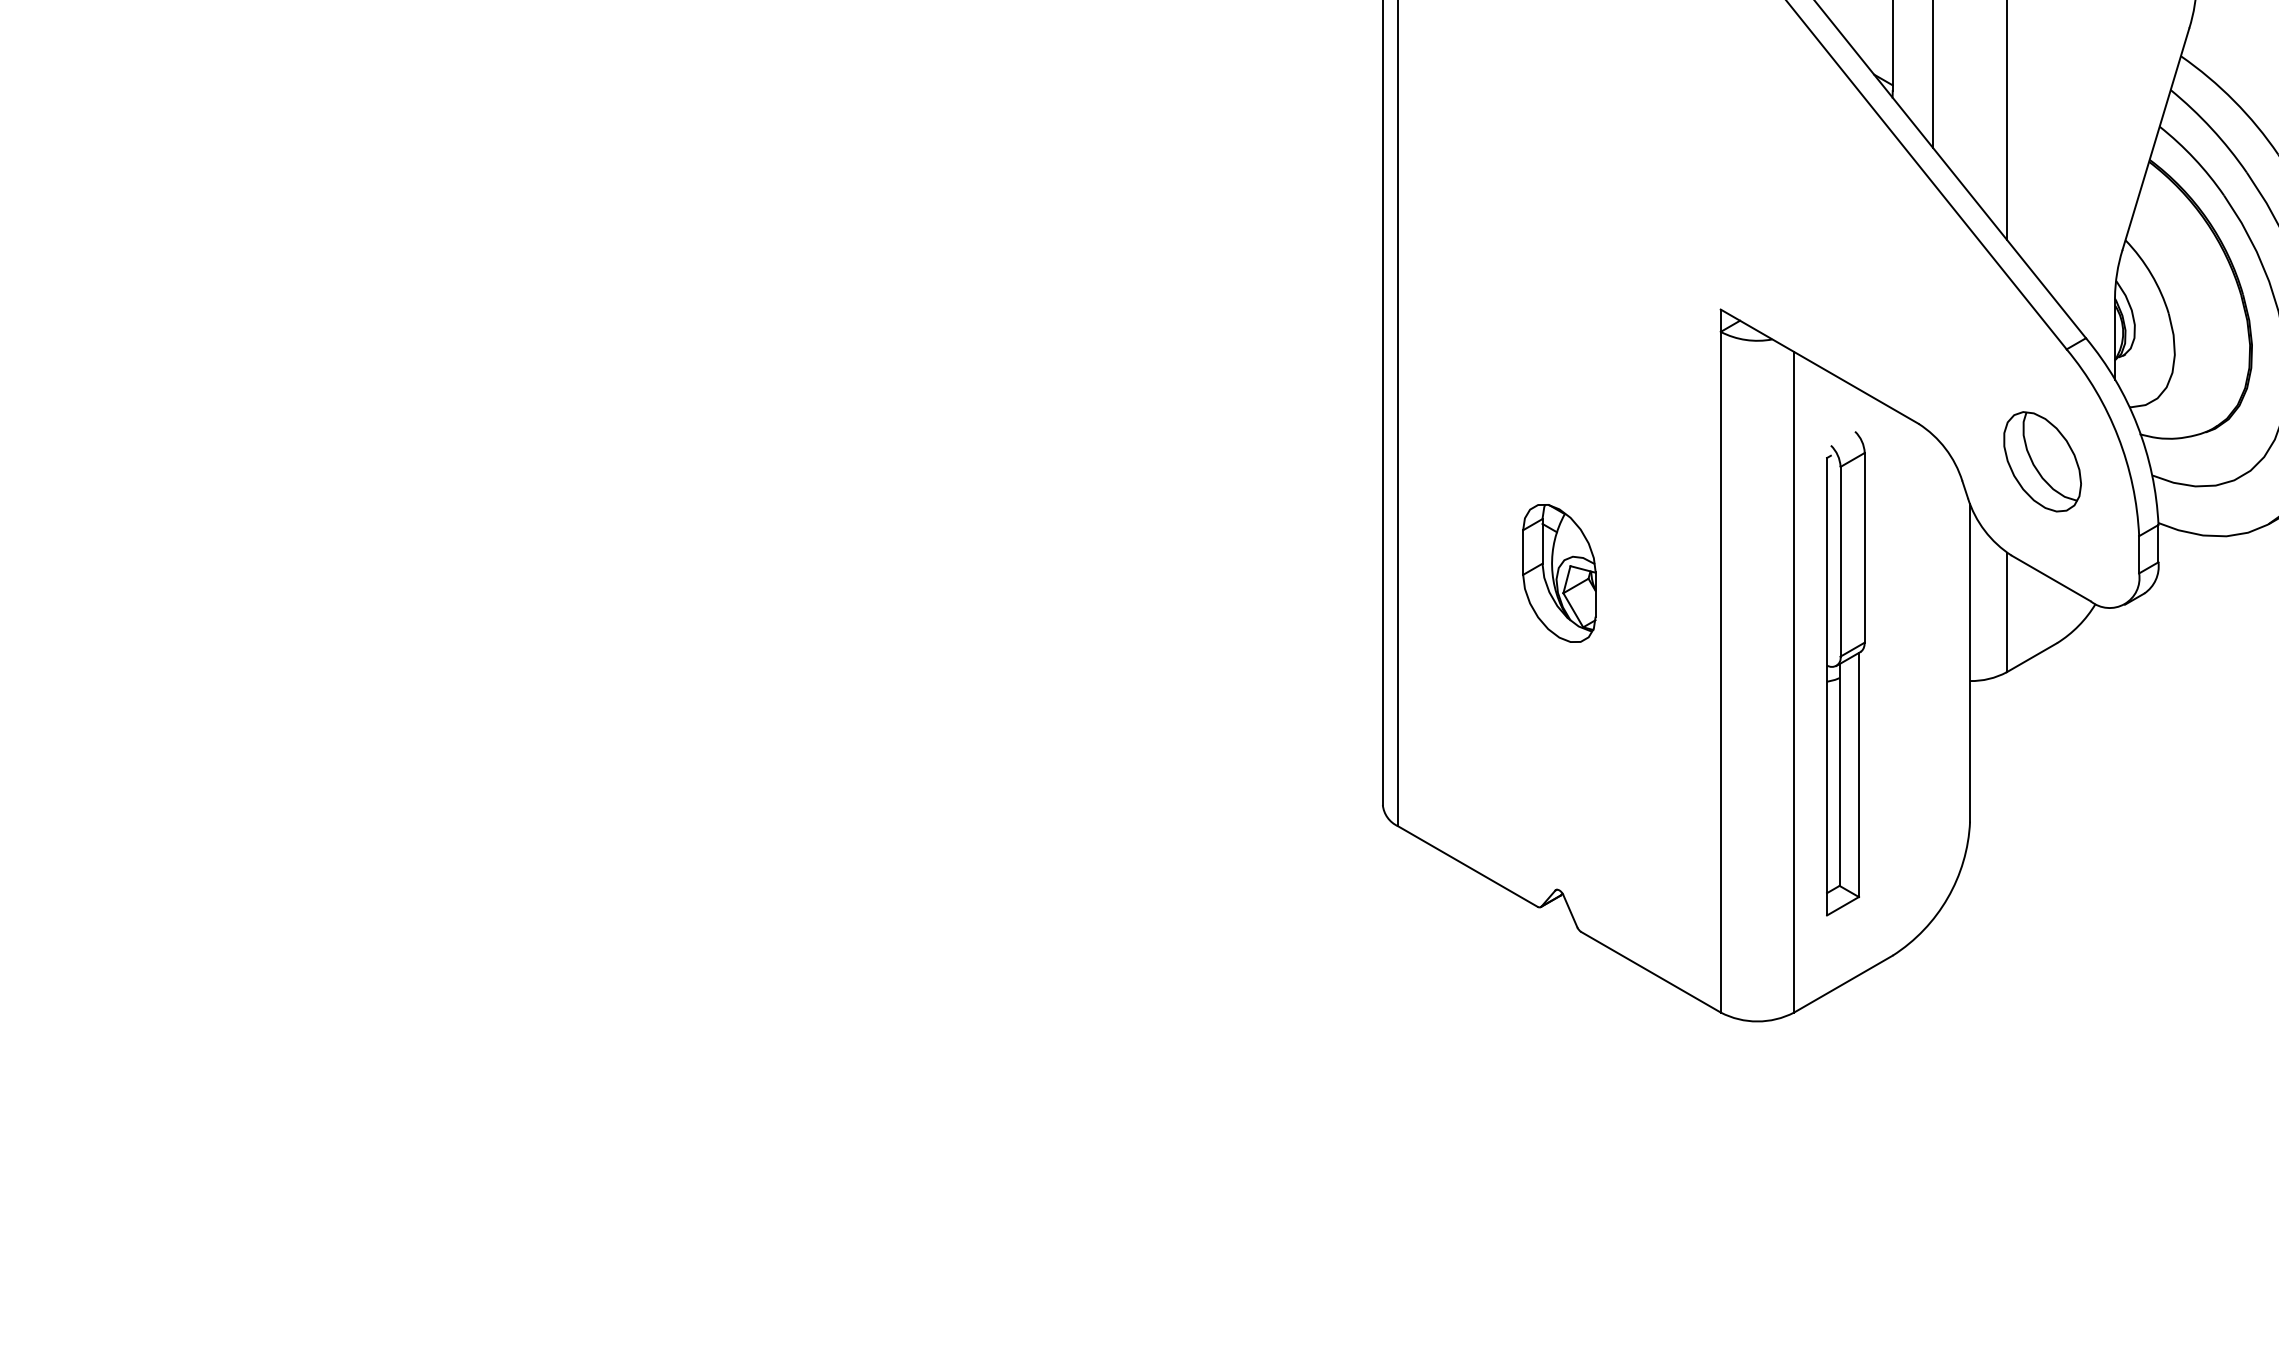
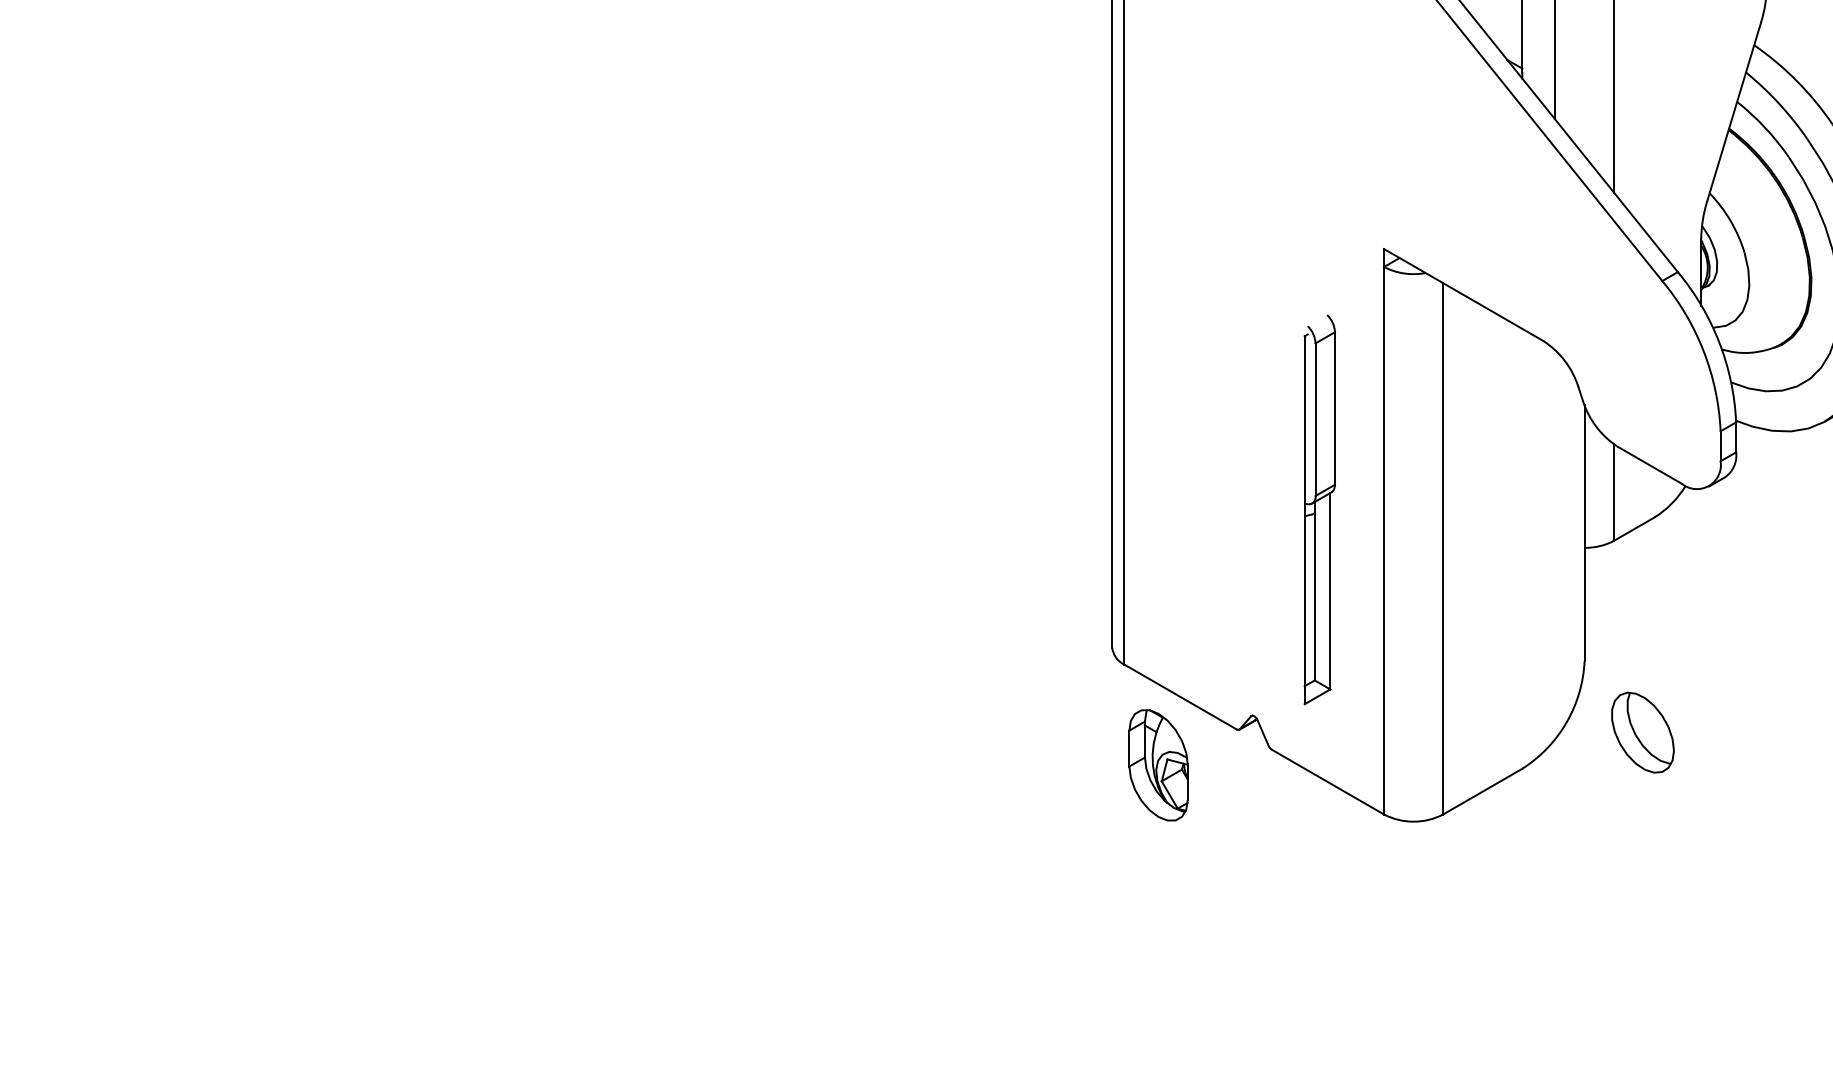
part: (2042, 461) -> (1642, 732), moved
part: (1559, 573) -> (1158, 765), moved
part: (1845, 673) -> (1319, 509), moved

